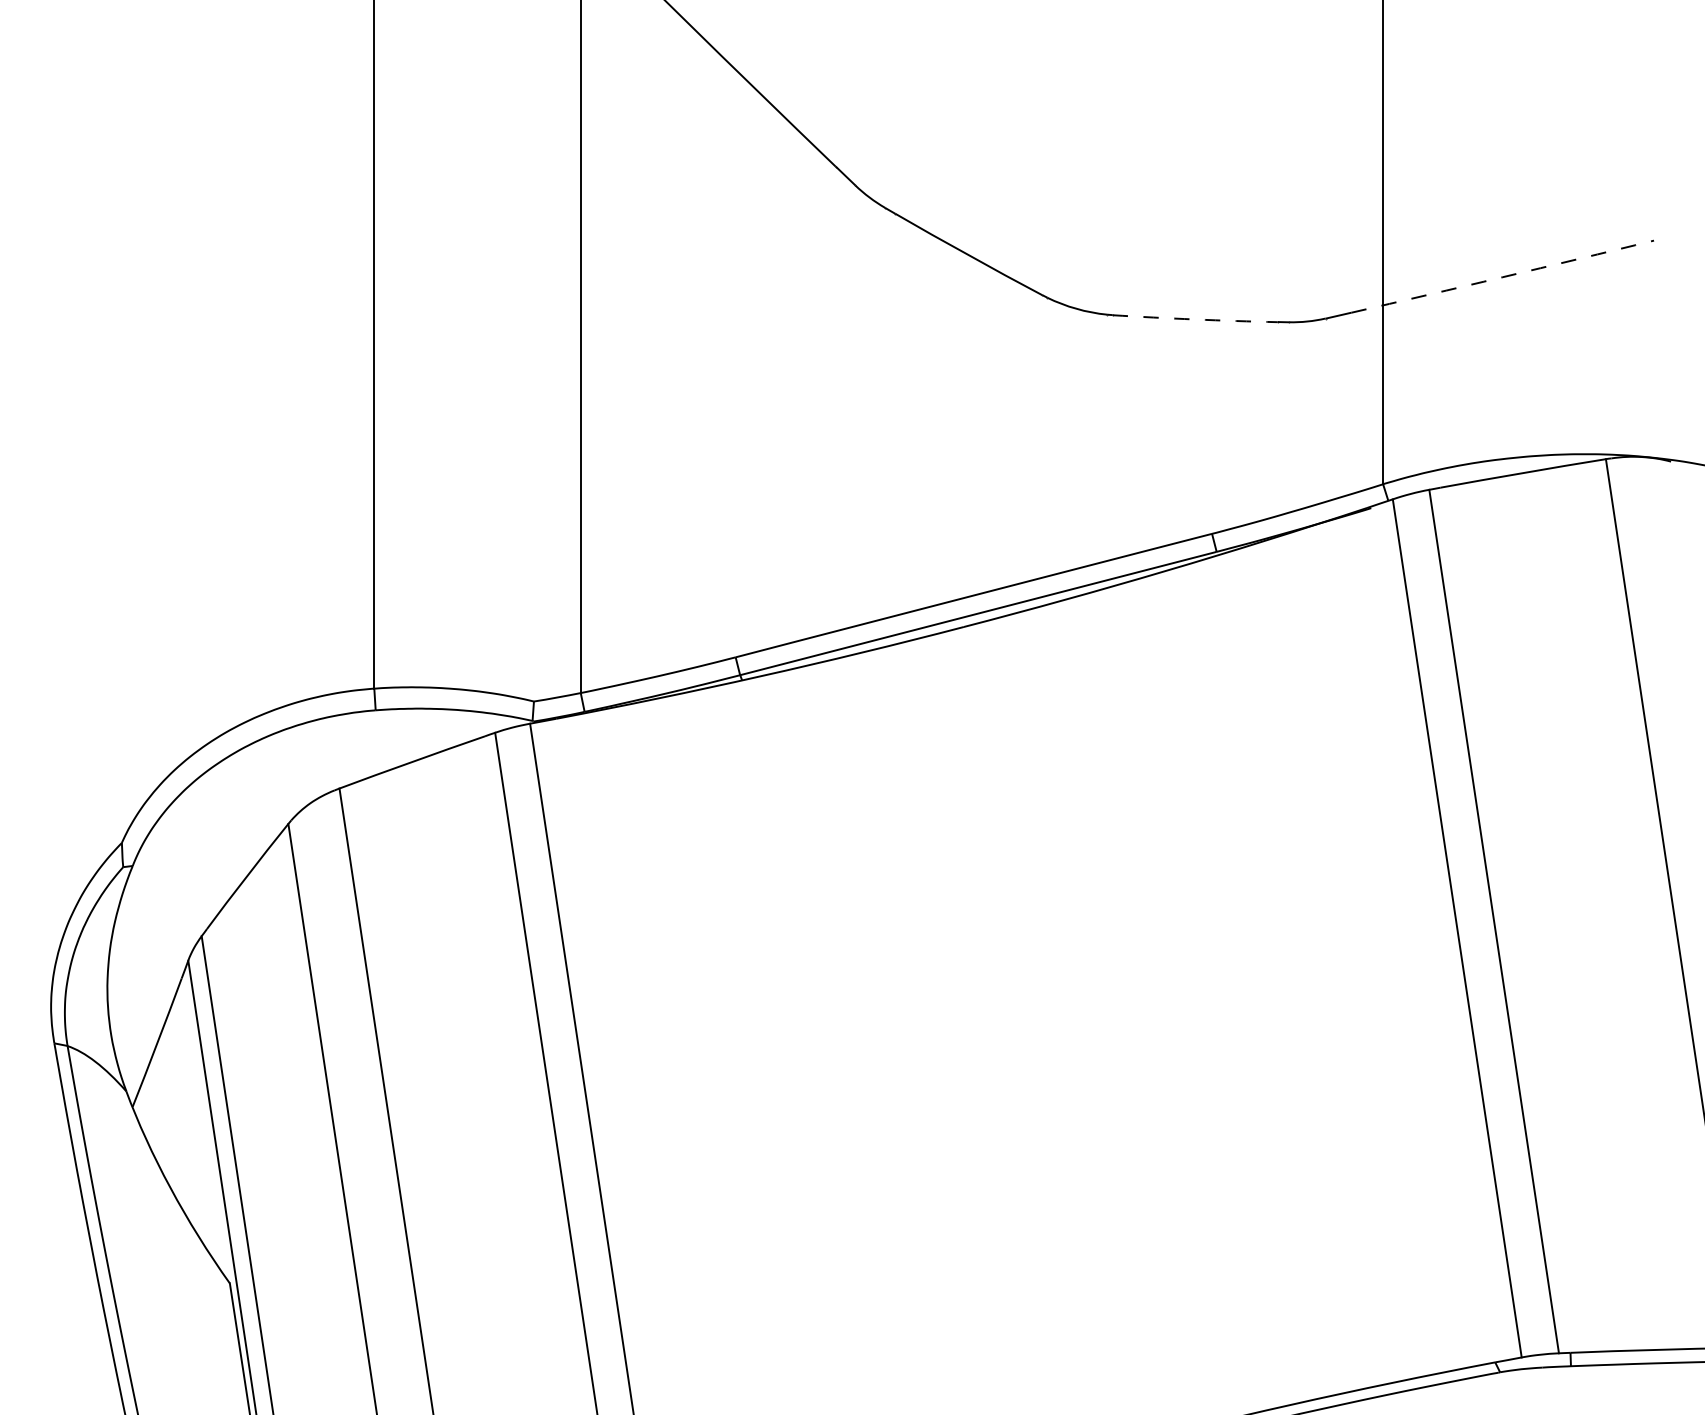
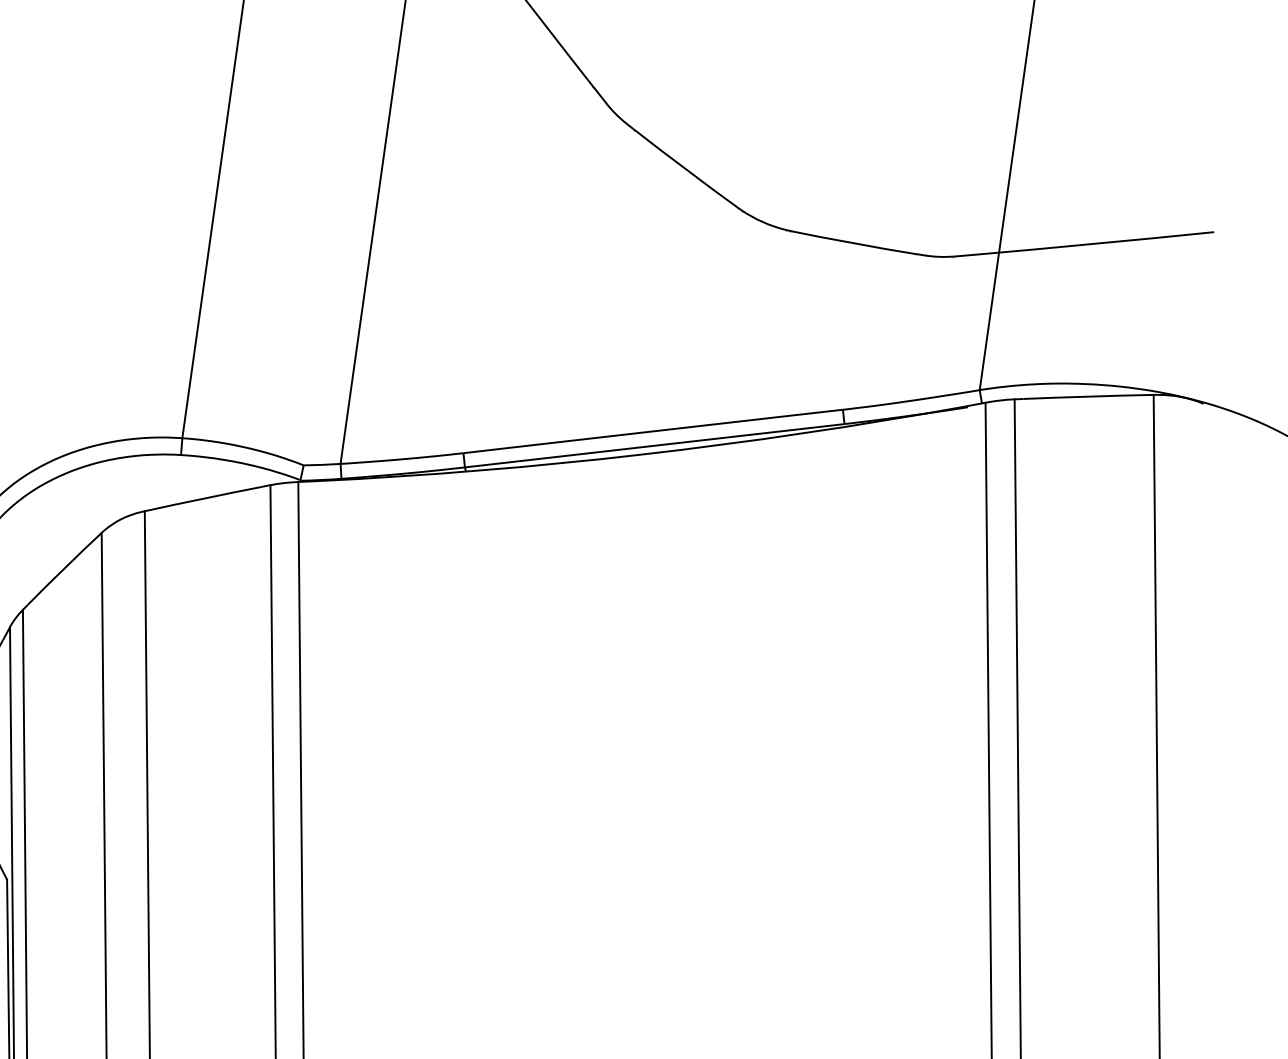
arc: (1502, 277) -> (1093, 244), dashed -> solid
arc: (1195, 319) -> (853, 243), dashed -> solid

